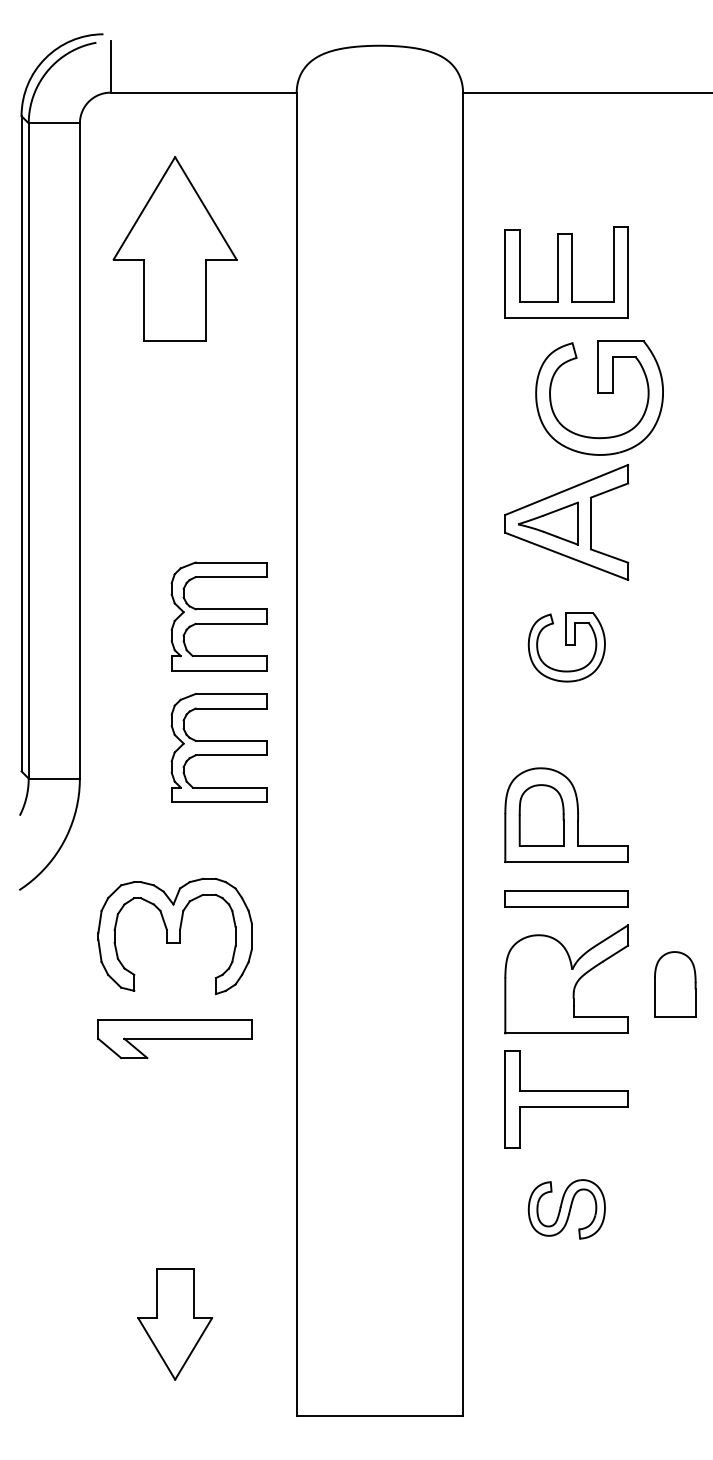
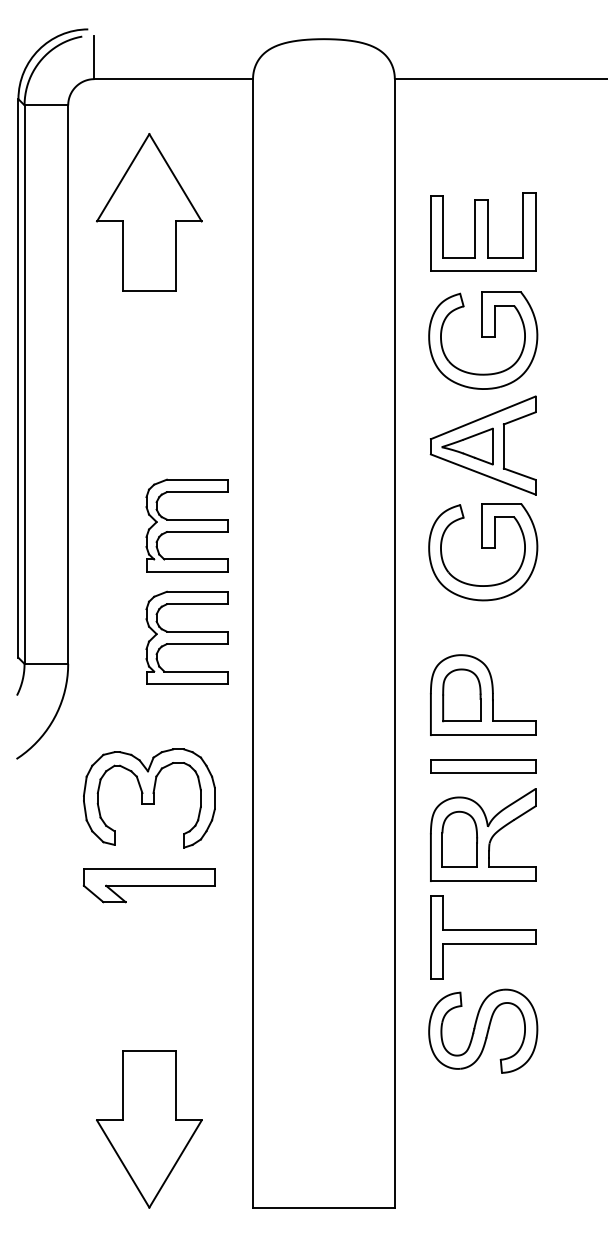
part: (599, 398) -> (483, 340), moved
part: (567, 647) -> (483, 552), size x1.67
part: (674, 983) -> (459, 838), moved
part: (567, 1208) -> (483, 1030), size x1.67
part: (175, 1324) -> (149, 1129), size x1.67

